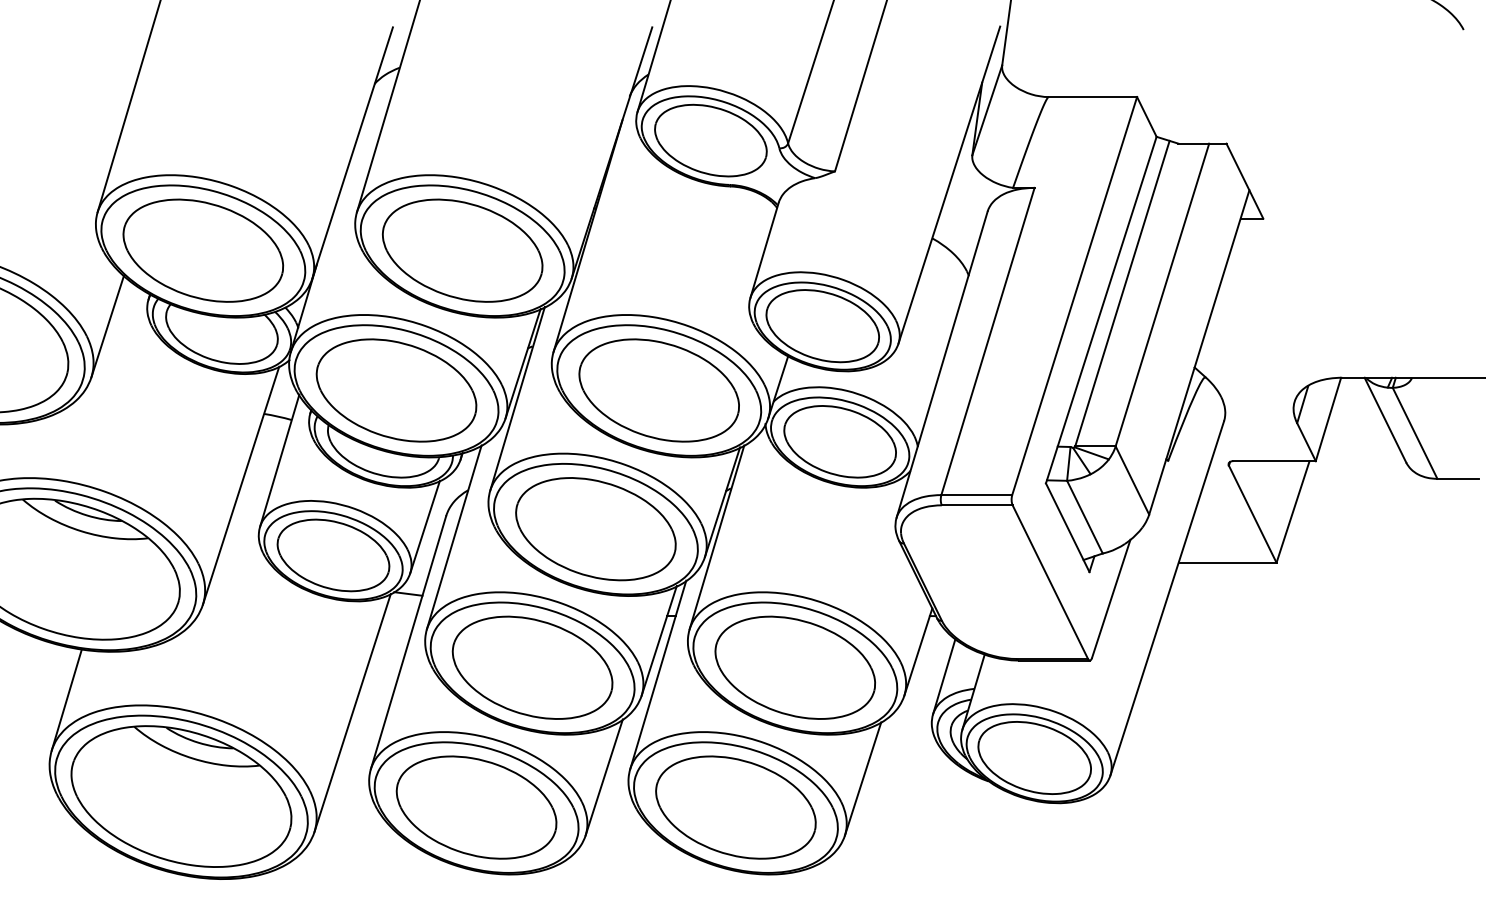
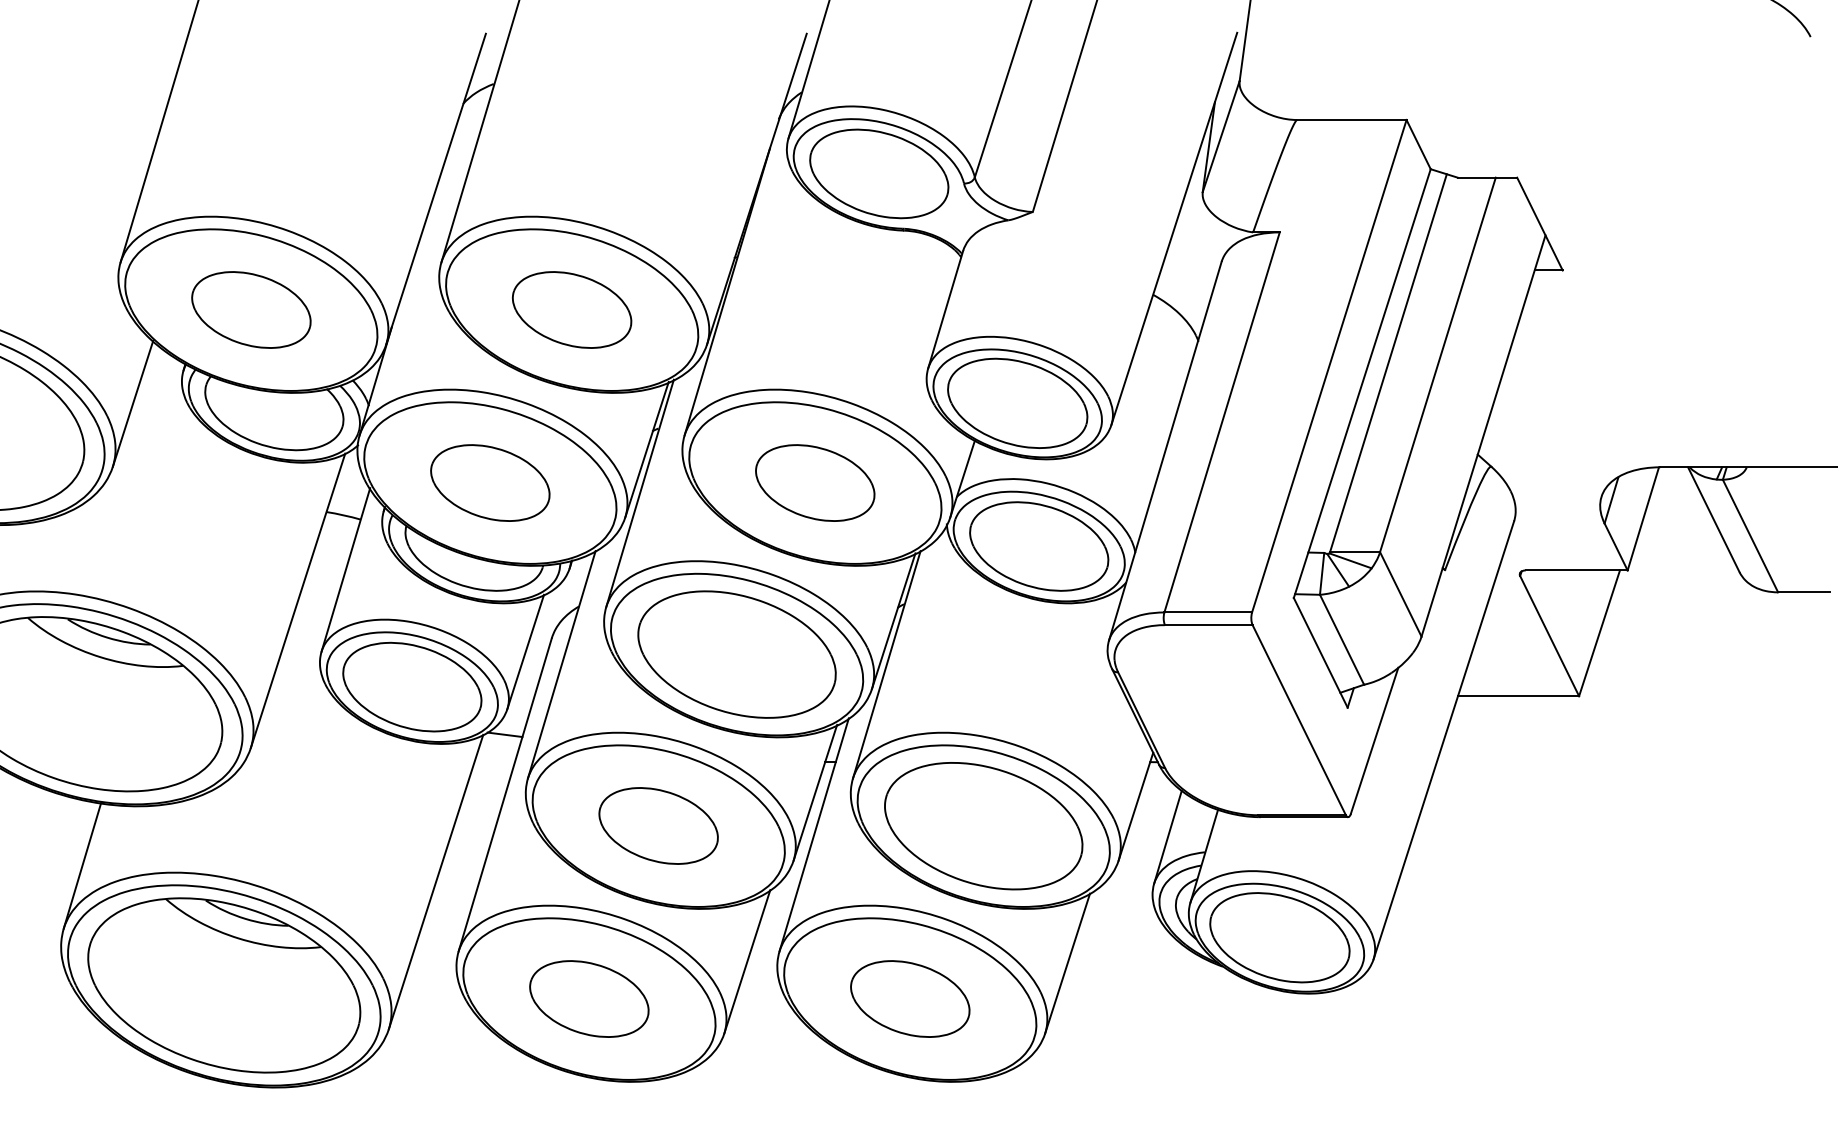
part: (203, 250) -> (251, 309), size x0.6
part: (462, 250) -> (571, 309), size x0.6
part: (396, 390) -> (490, 483), size x0.6
part: (658, 390) -> (814, 483), size x0.6
part: (532, 667) -> (658, 825), size x0.6
part: (476, 807) -> (589, 998), size x0.6
part: (735, 807) -> (909, 998), size x0.6

